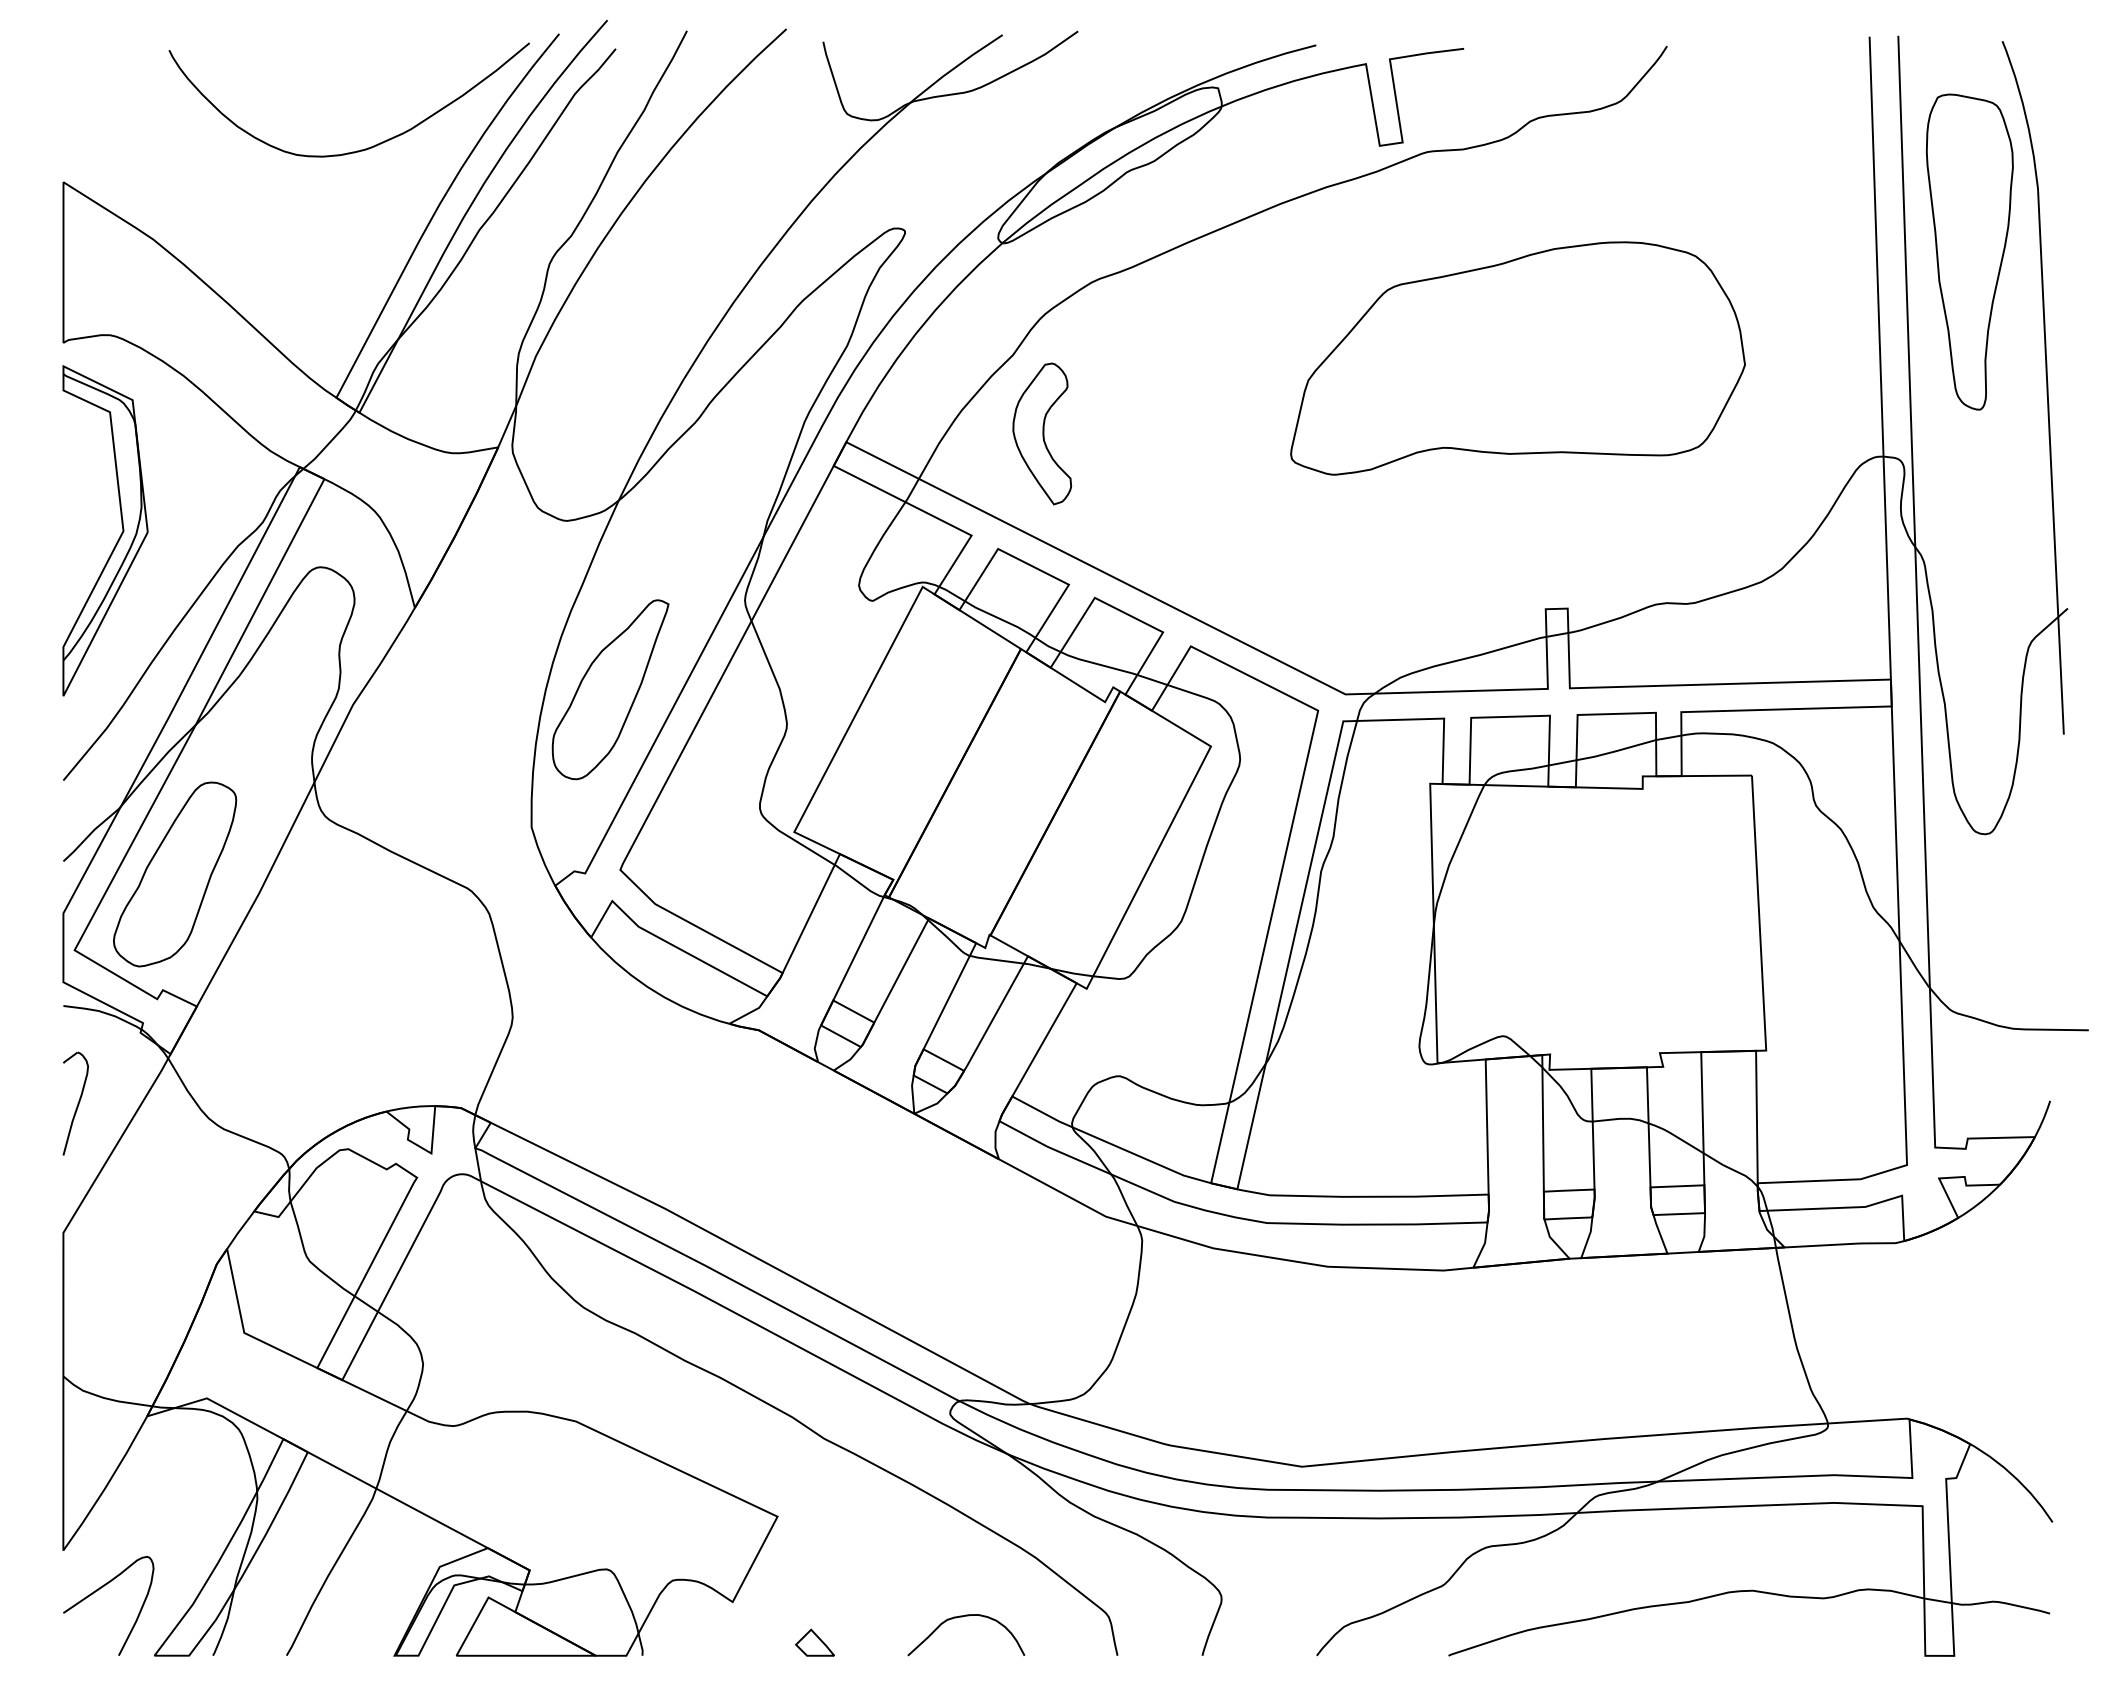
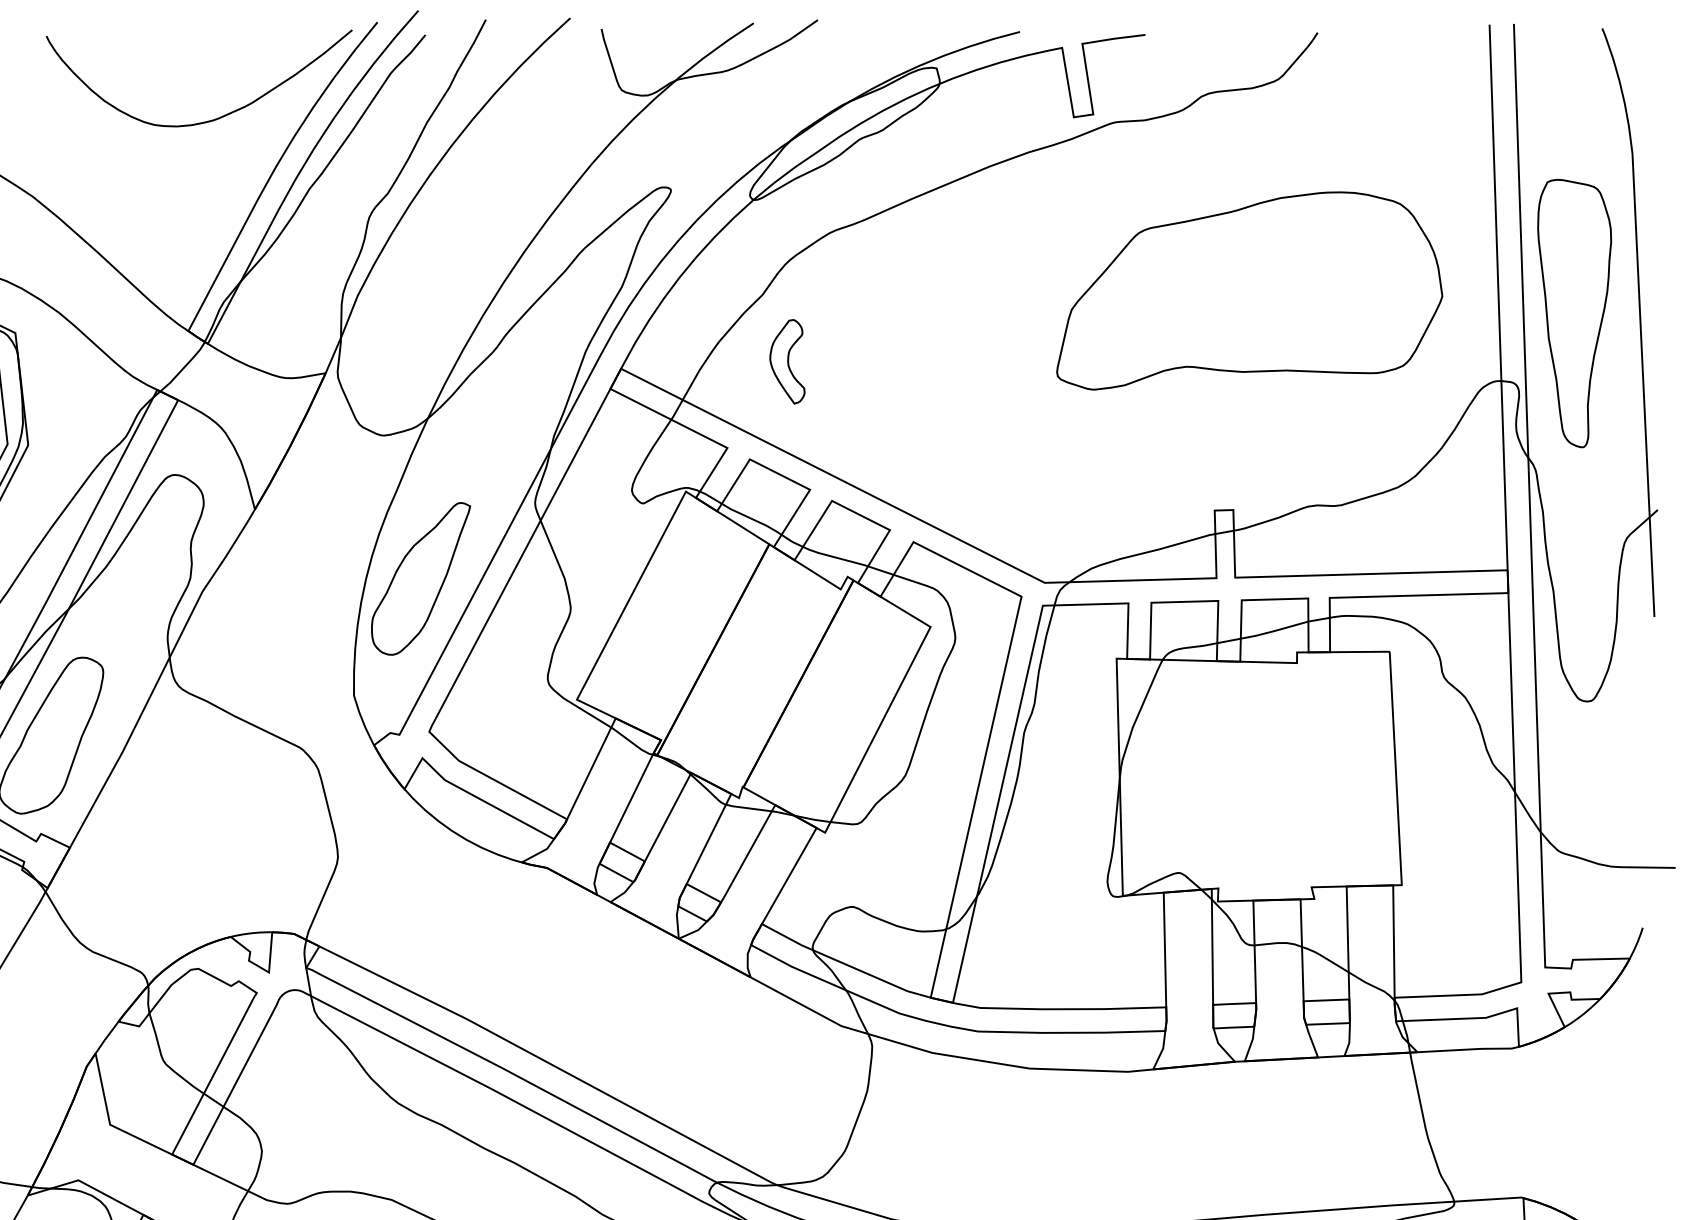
part: (1969, 251) -> (1574, 313), moved
part: (1517, 358) -> (1249, 290), moved
part: (1042, 433) -> (787, 361), size x0.7

